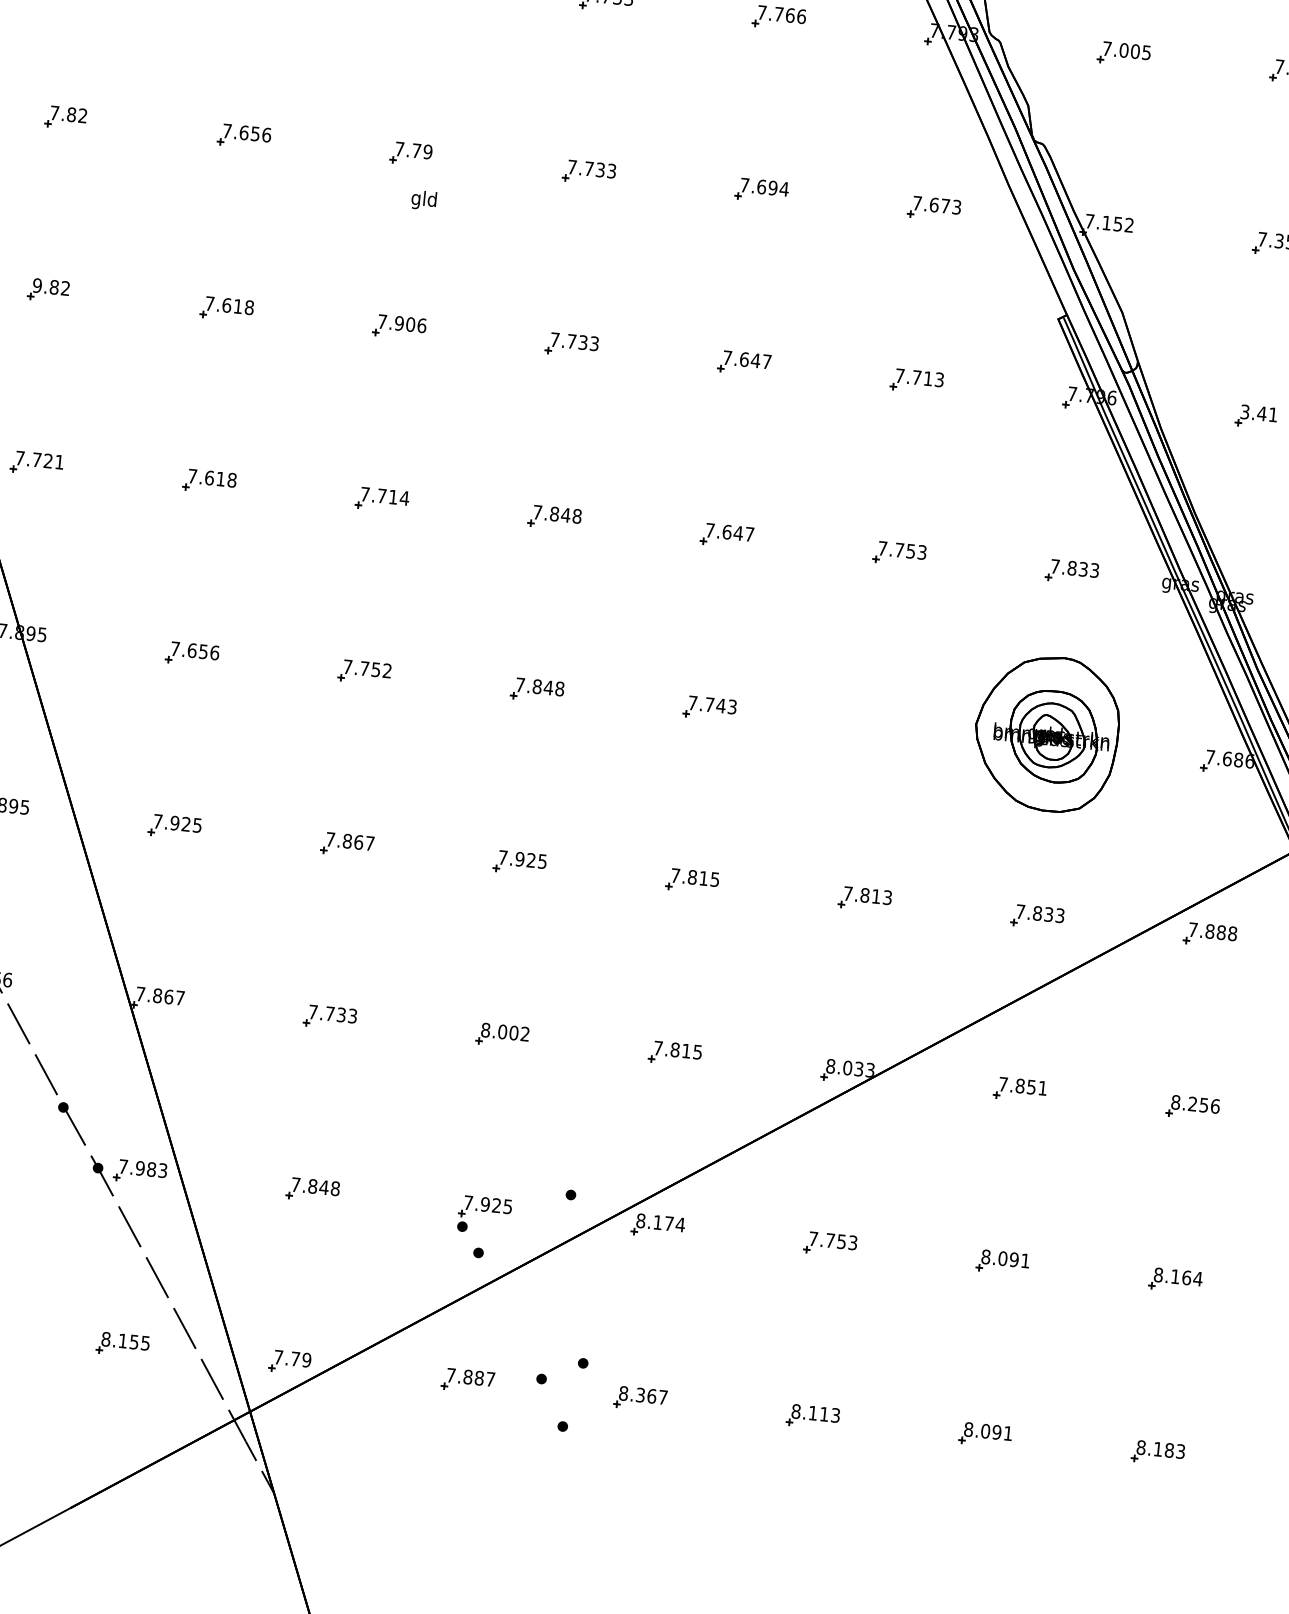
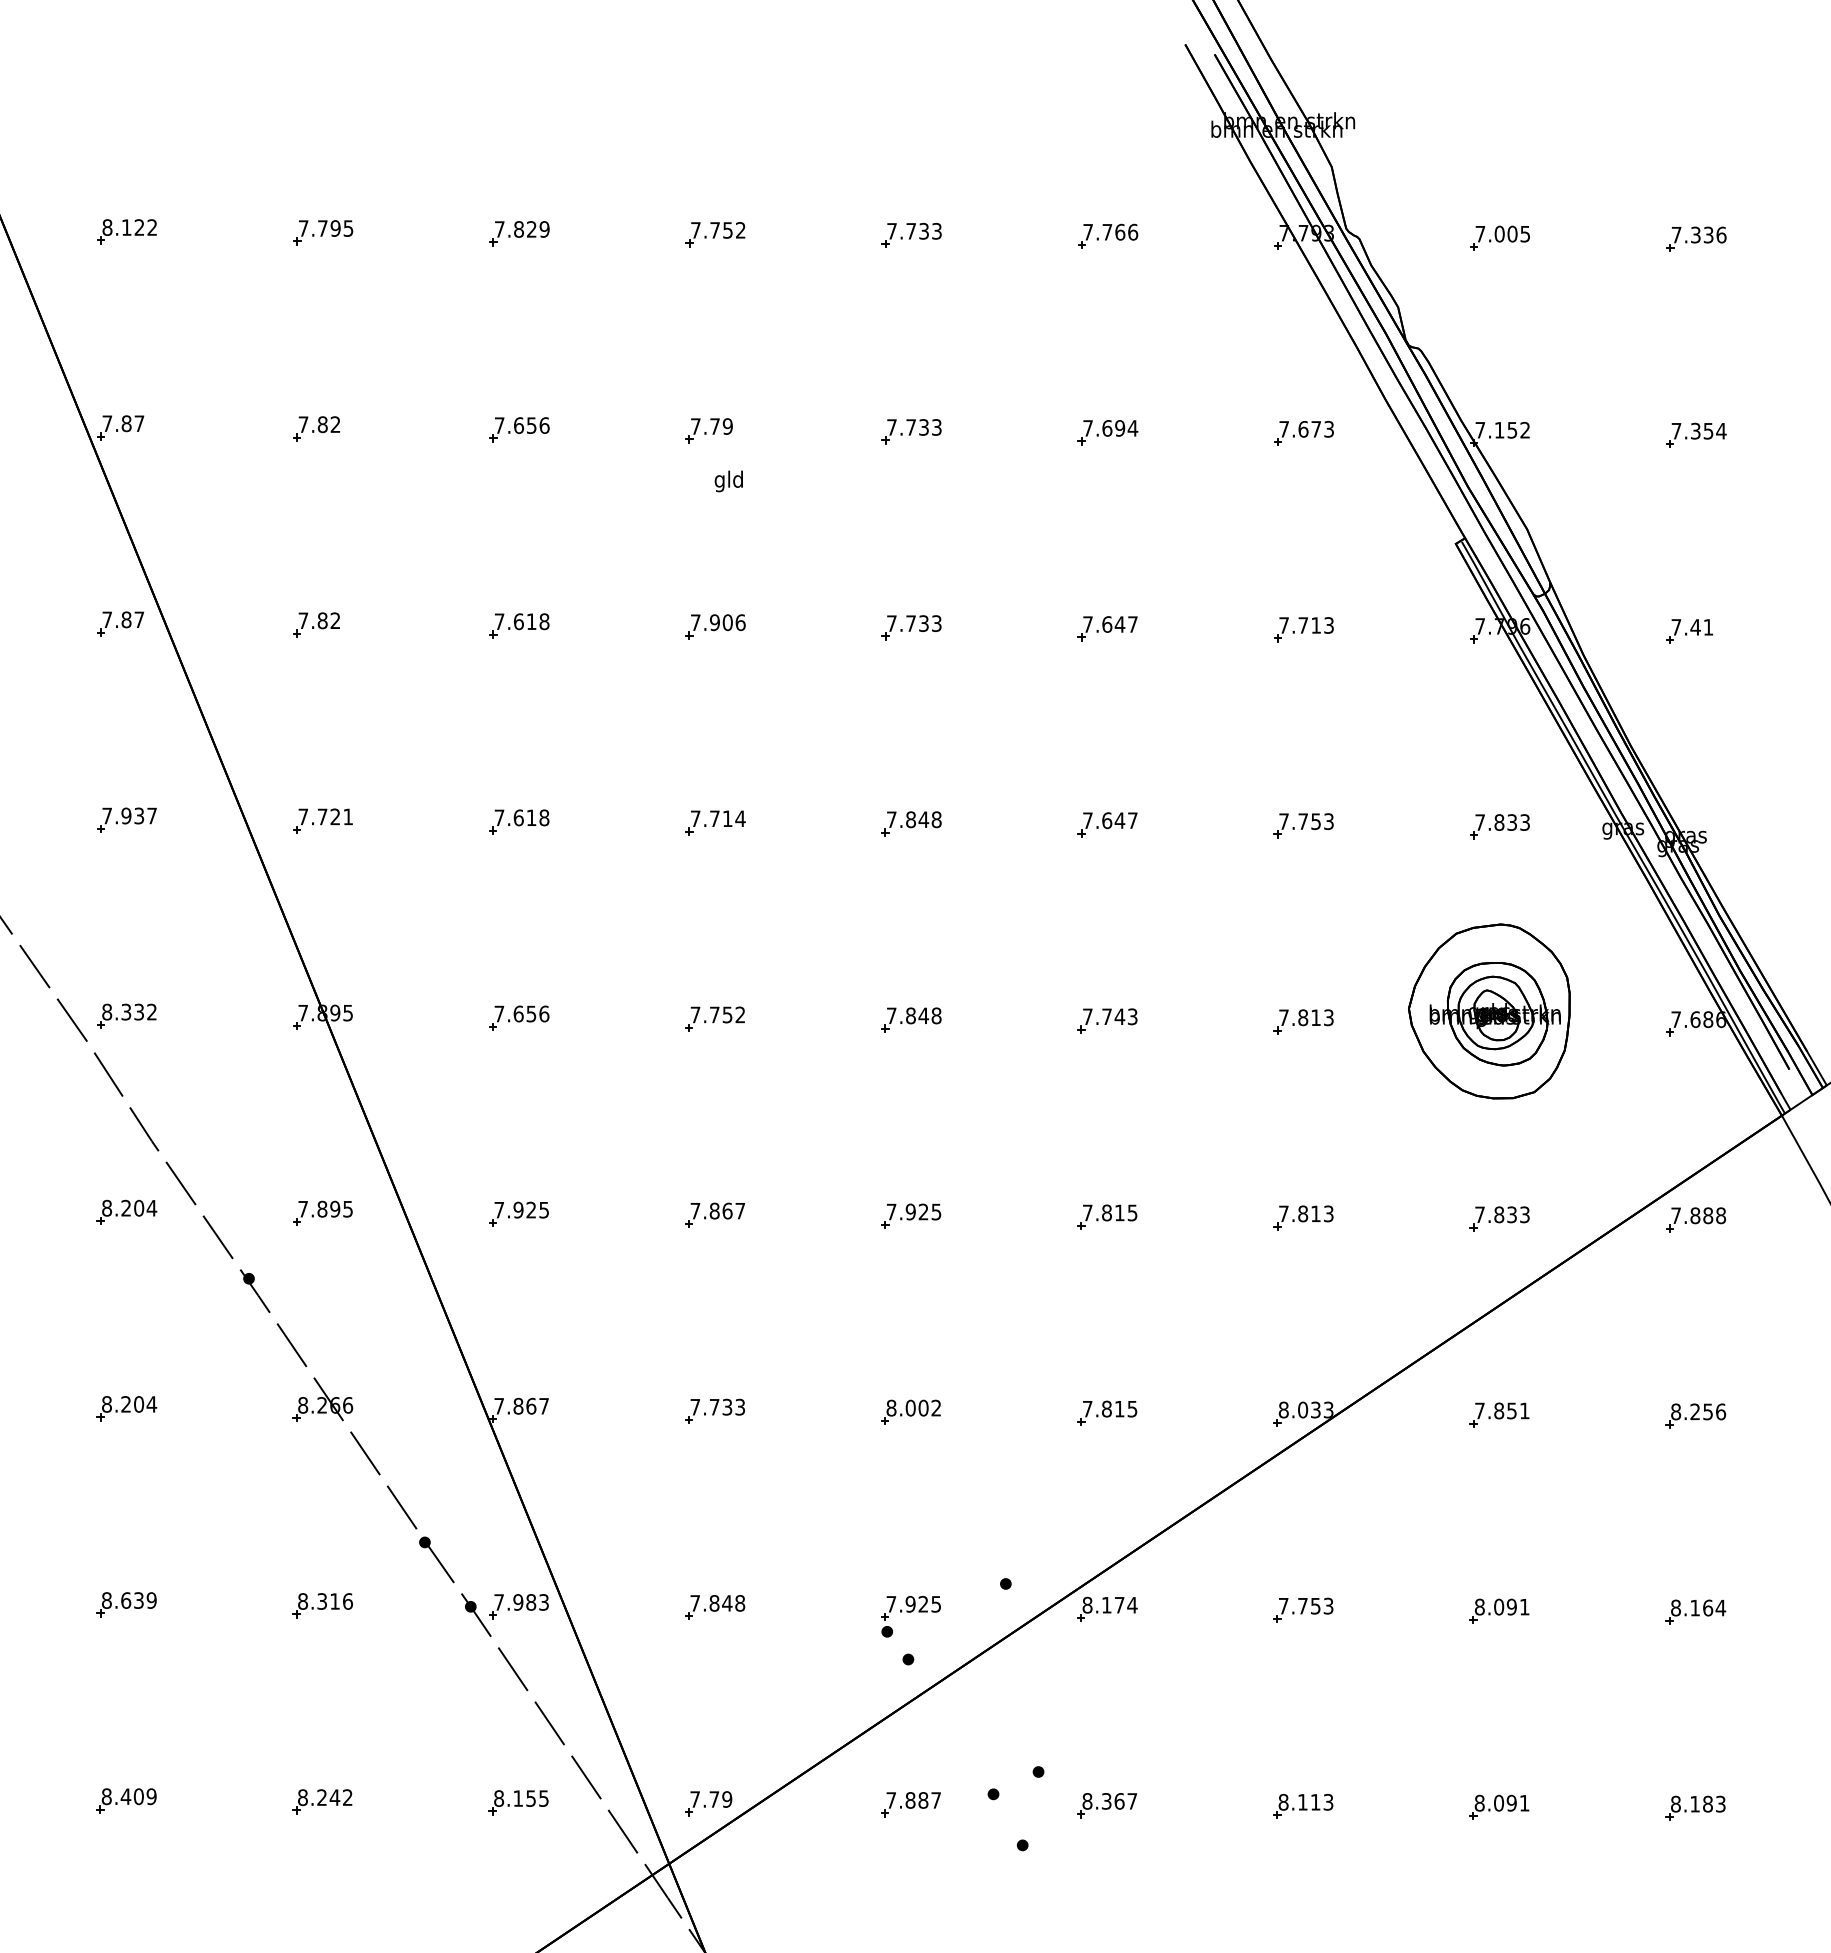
text: (37, 285) -> (303, 620), 9.82 -> 7.82
text: (1245, 412) -> (1676, 627), 3.41 -> 7.41
part: (882, 726) -> (1303, 1021), added

